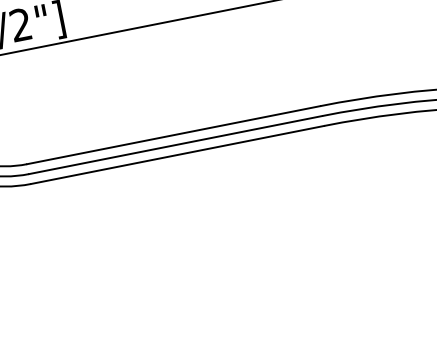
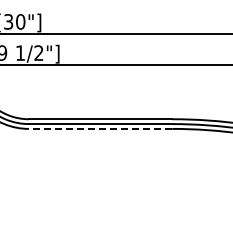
line: (177, 154) -> (100, 128), solid -> dashed

